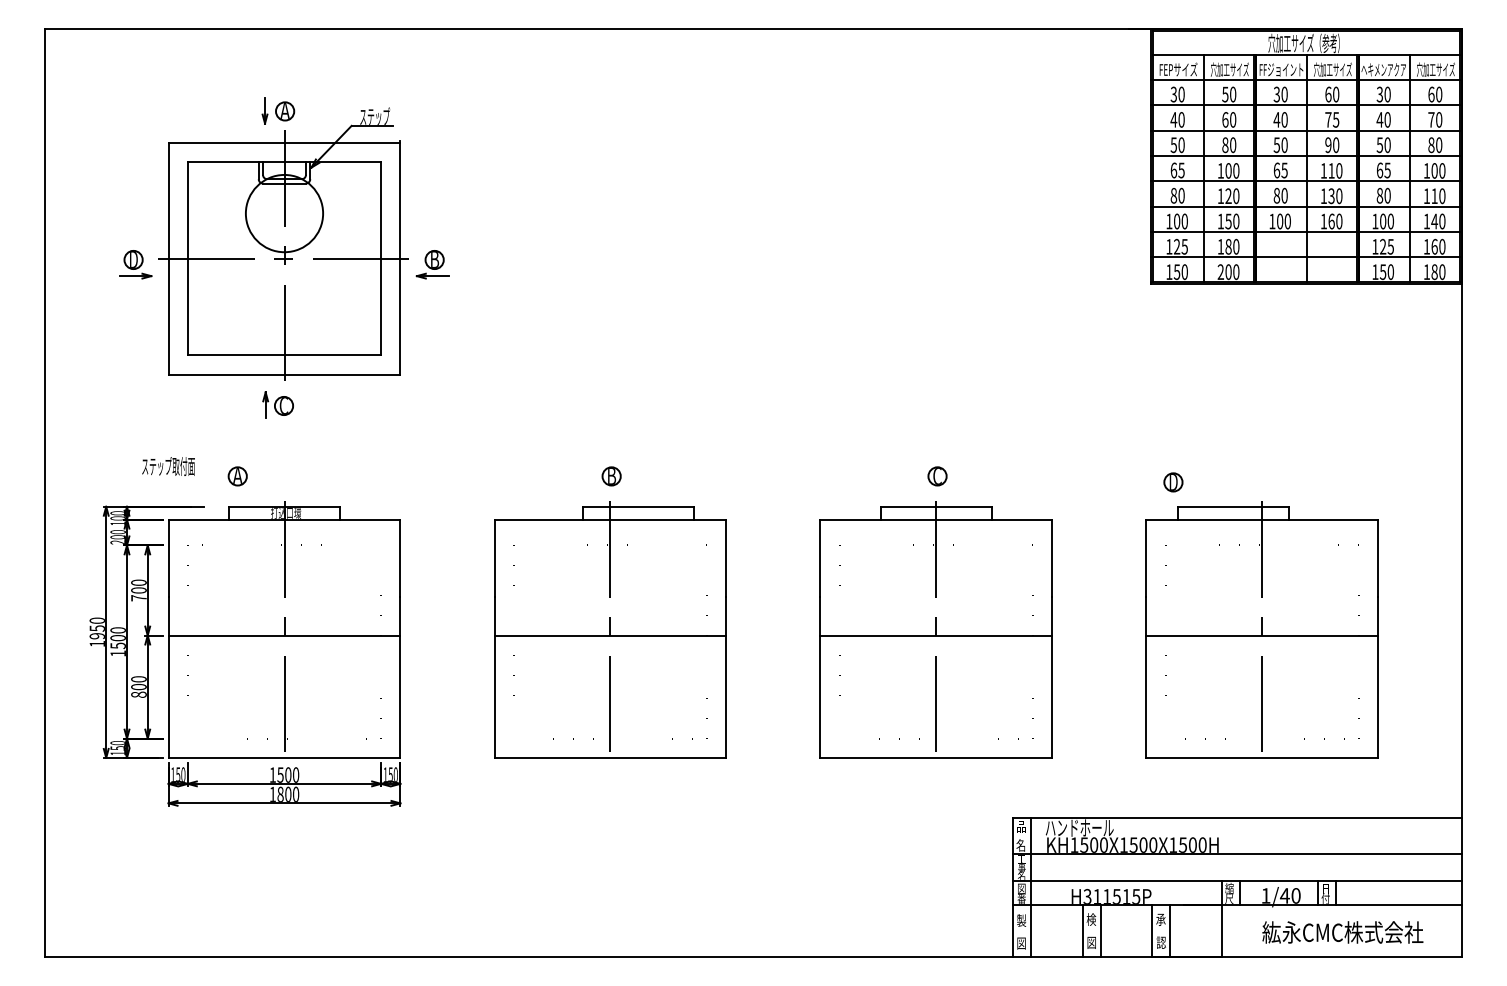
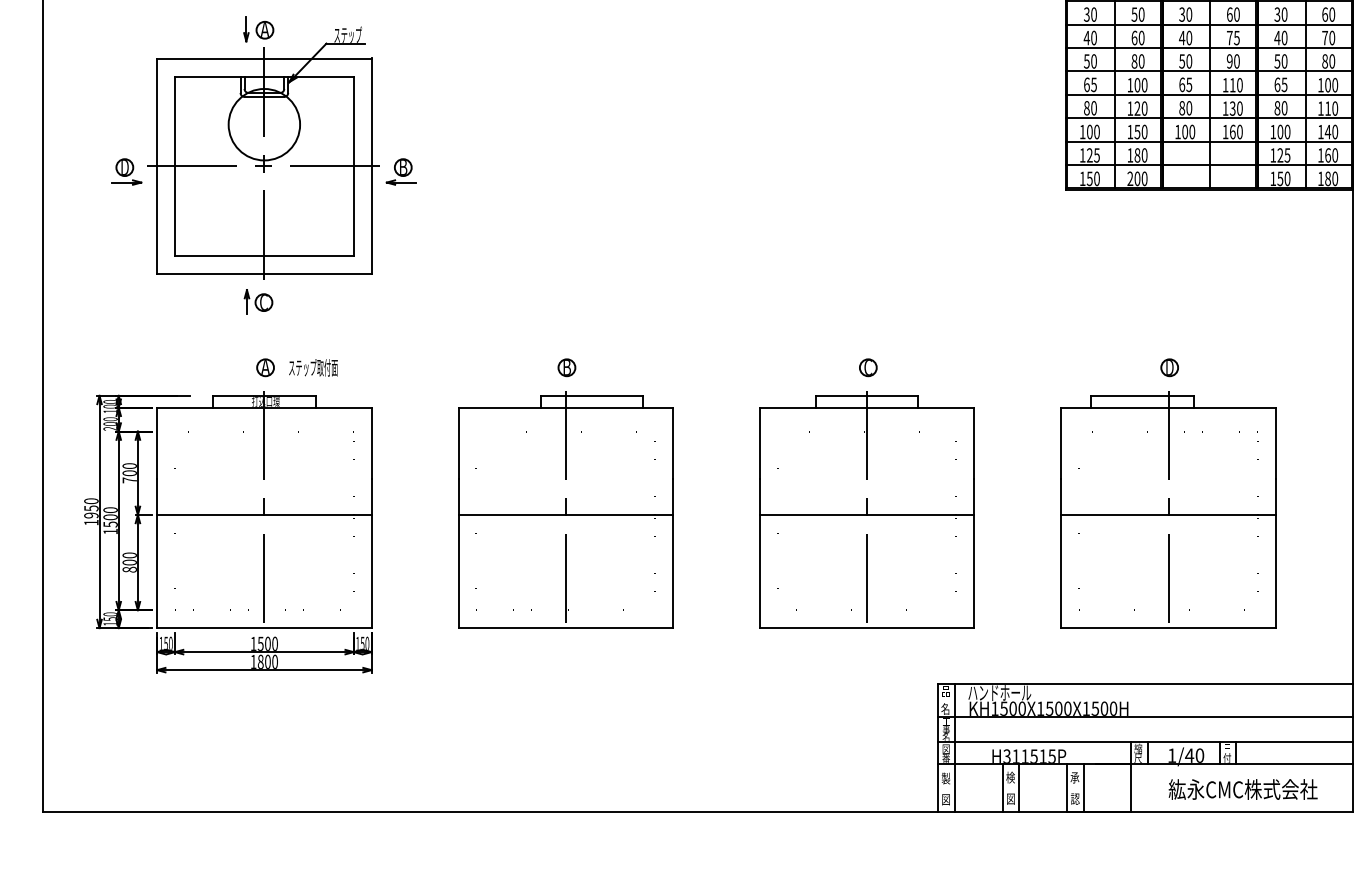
text: (168, 466) -> (313, 367), moved
part: (237, 476) -> (265, 367), moved
part: (1173, 482) -> (1169, 367), moved

